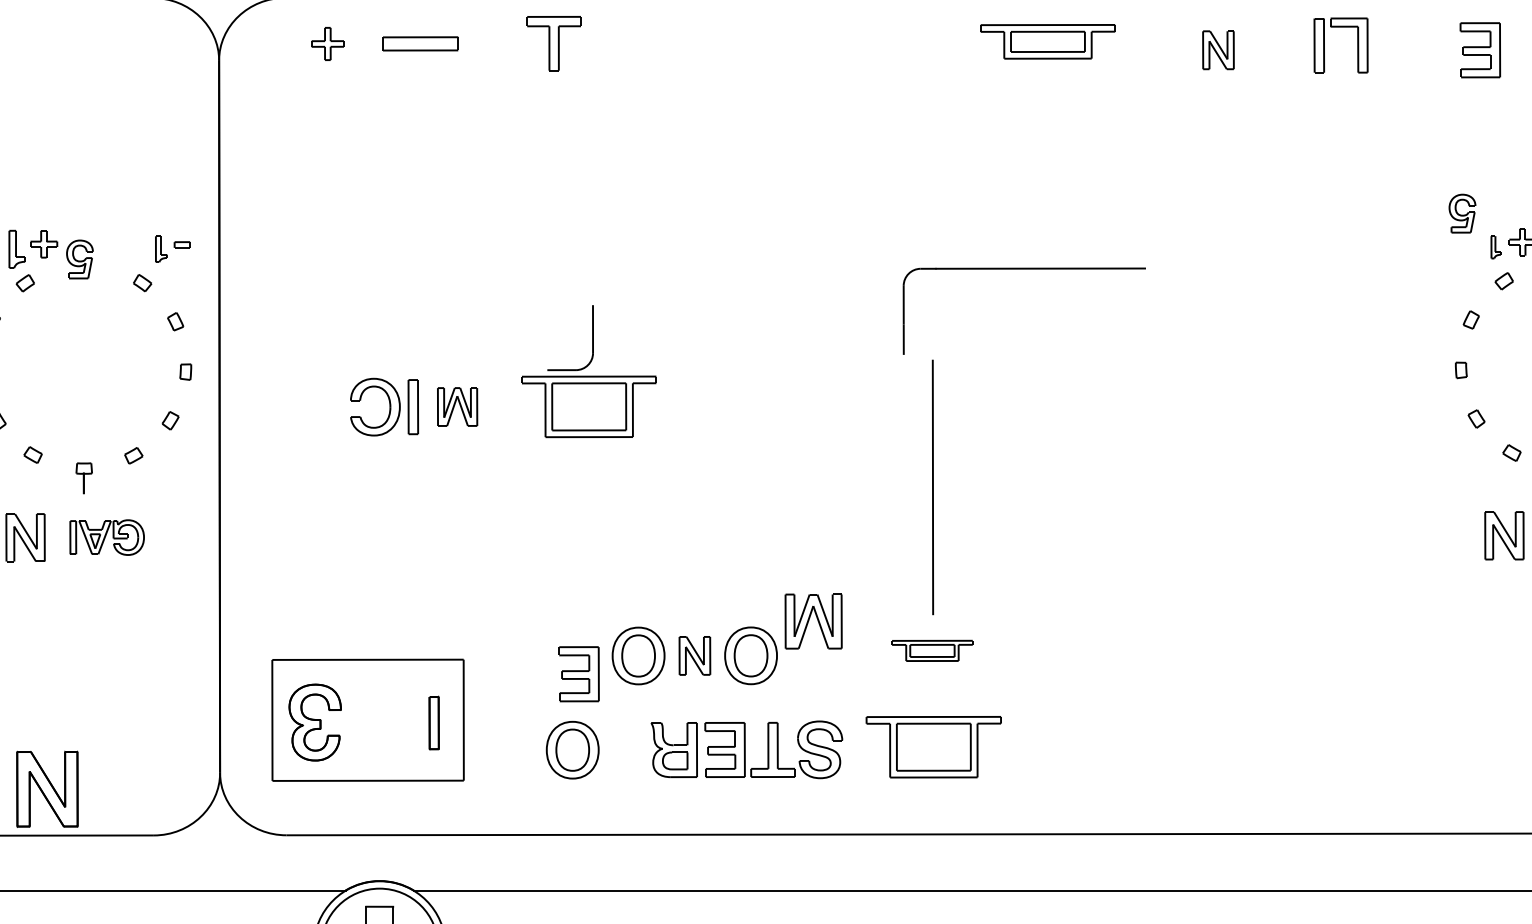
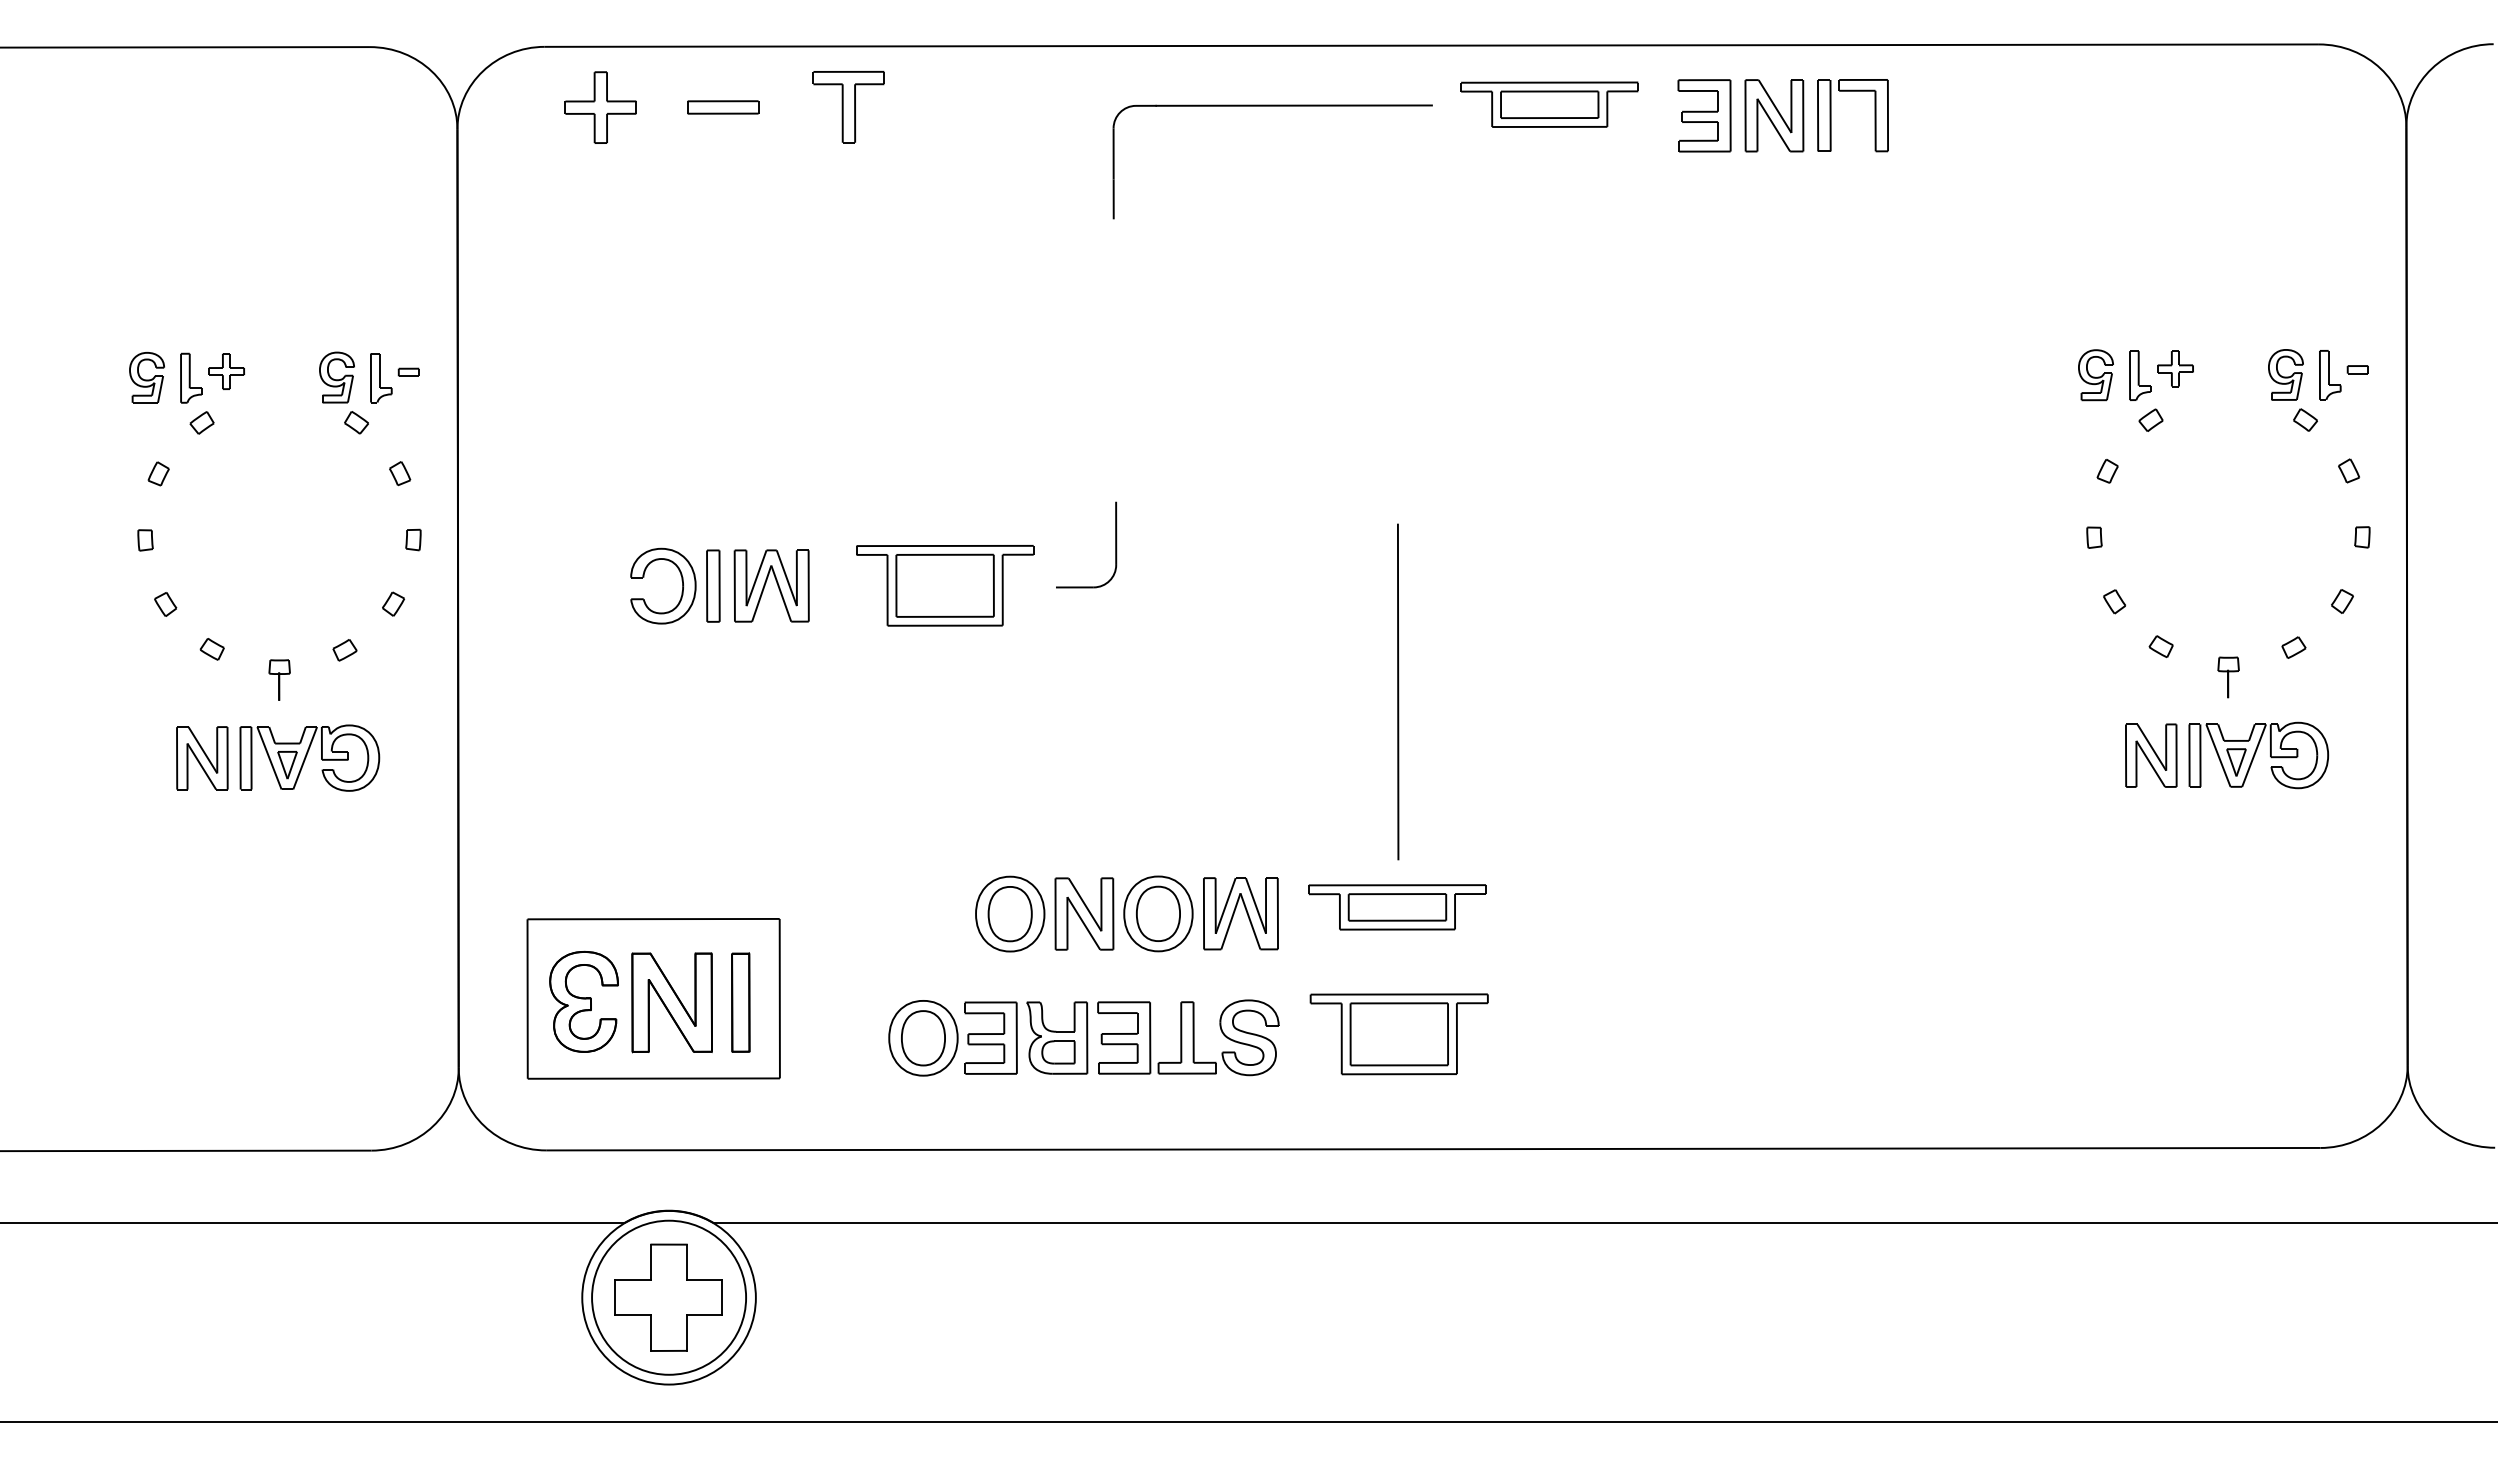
part: (327, 43) -> (600, 107), size x1.67
part: (421, 43) -> (723, 107), size x0.71
part: (553, 43) -> (848, 106), moved
part: (1324, 45) -> (1831, 115), moved
part: (1218, 50) -> (1774, 115), size x1.43
part: (1480, 50) -> (1704, 115), moved
part: (1462, 213) -> (2095, 375), moved
part: (1496, 247) -> (2140, 375), size x1.67
part: (161, 249) -> (381, 378), size x1.43
part: (79, 259) -> (336, 377), moved
part: (1024, 269) -> (1272, 106), moved
part: (592, 337) -> (1115, 544), moved
part: (457, 406) -> (771, 585), size x1.43
part: (106, 537) -> (309, 757), size x1.43
part: (813, 621) -> (1240, 913), moved
part: (932, 650) -> (1397, 907), size x1.67
part: (694, 655) -> (1084, 913), size x1.43
part: (578, 673) -> (990, 1037), moved
part: (433, 723) -> (740, 1002), size x1.43
part: (46, 789) -> (671, 1002), moved

